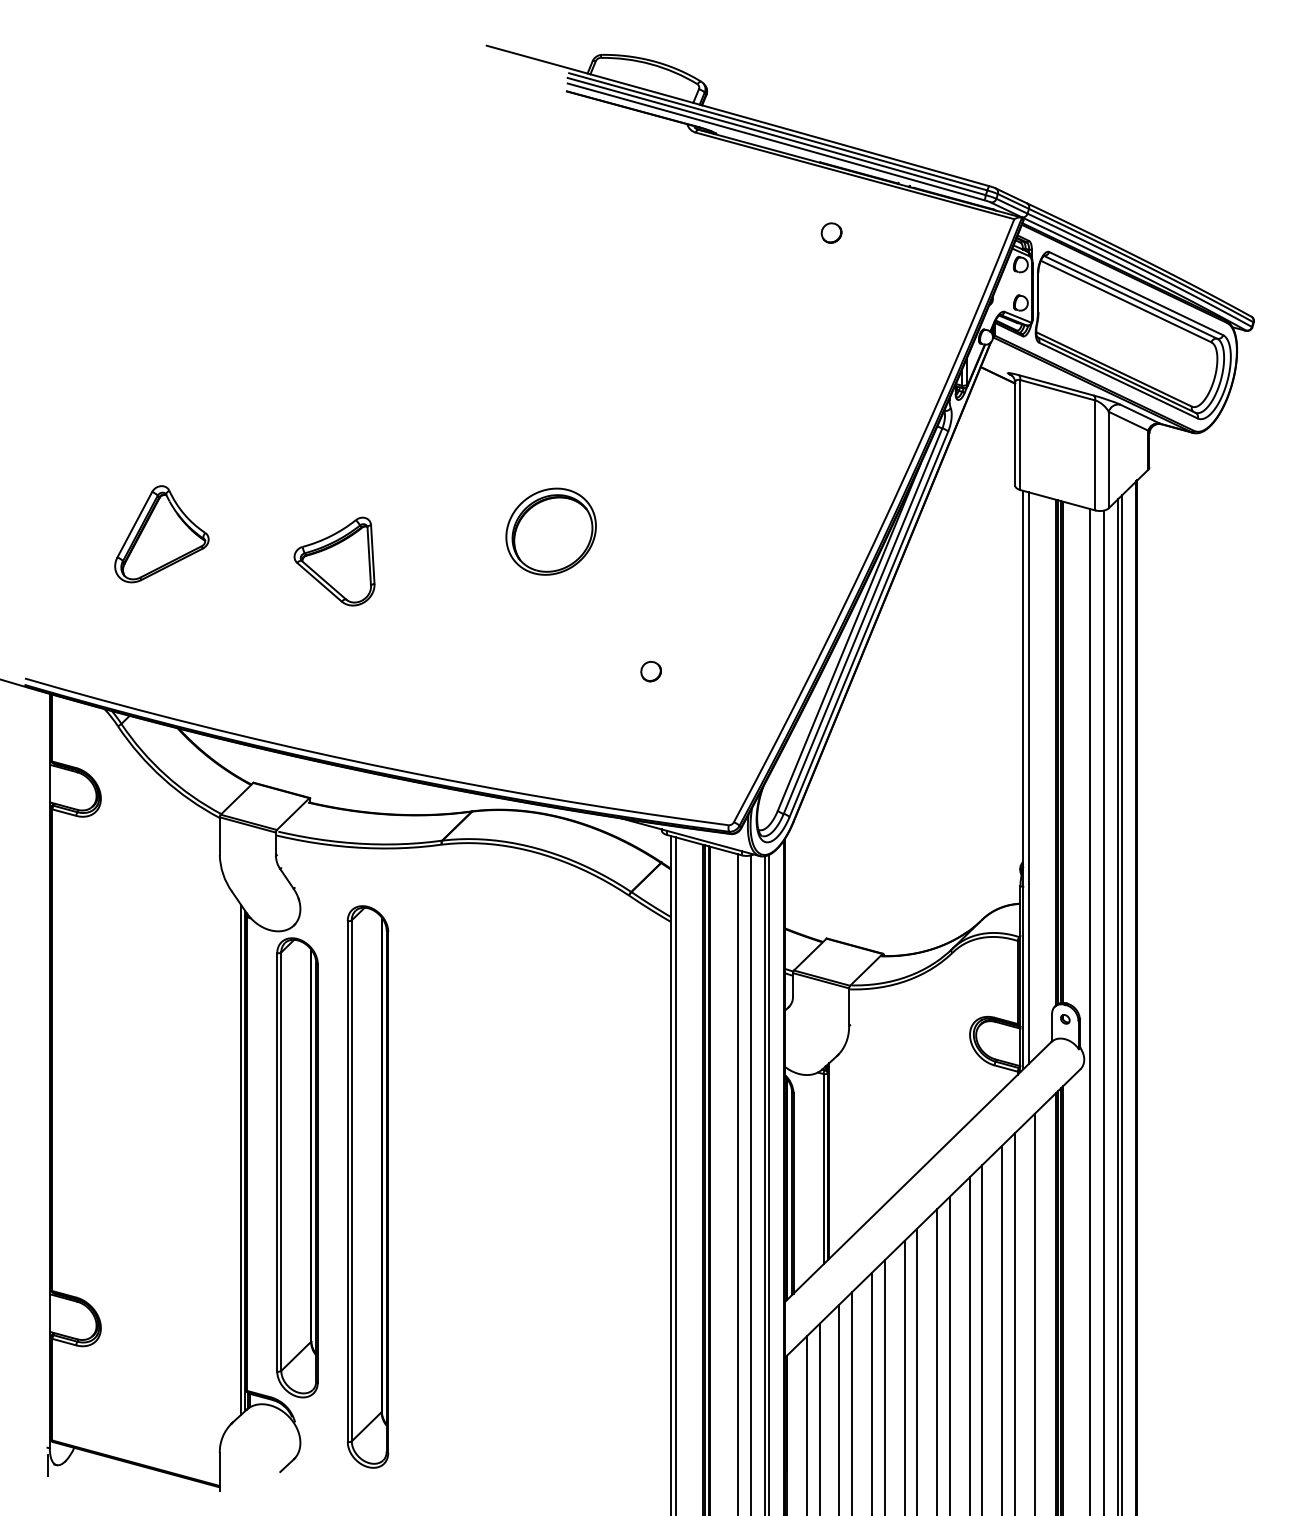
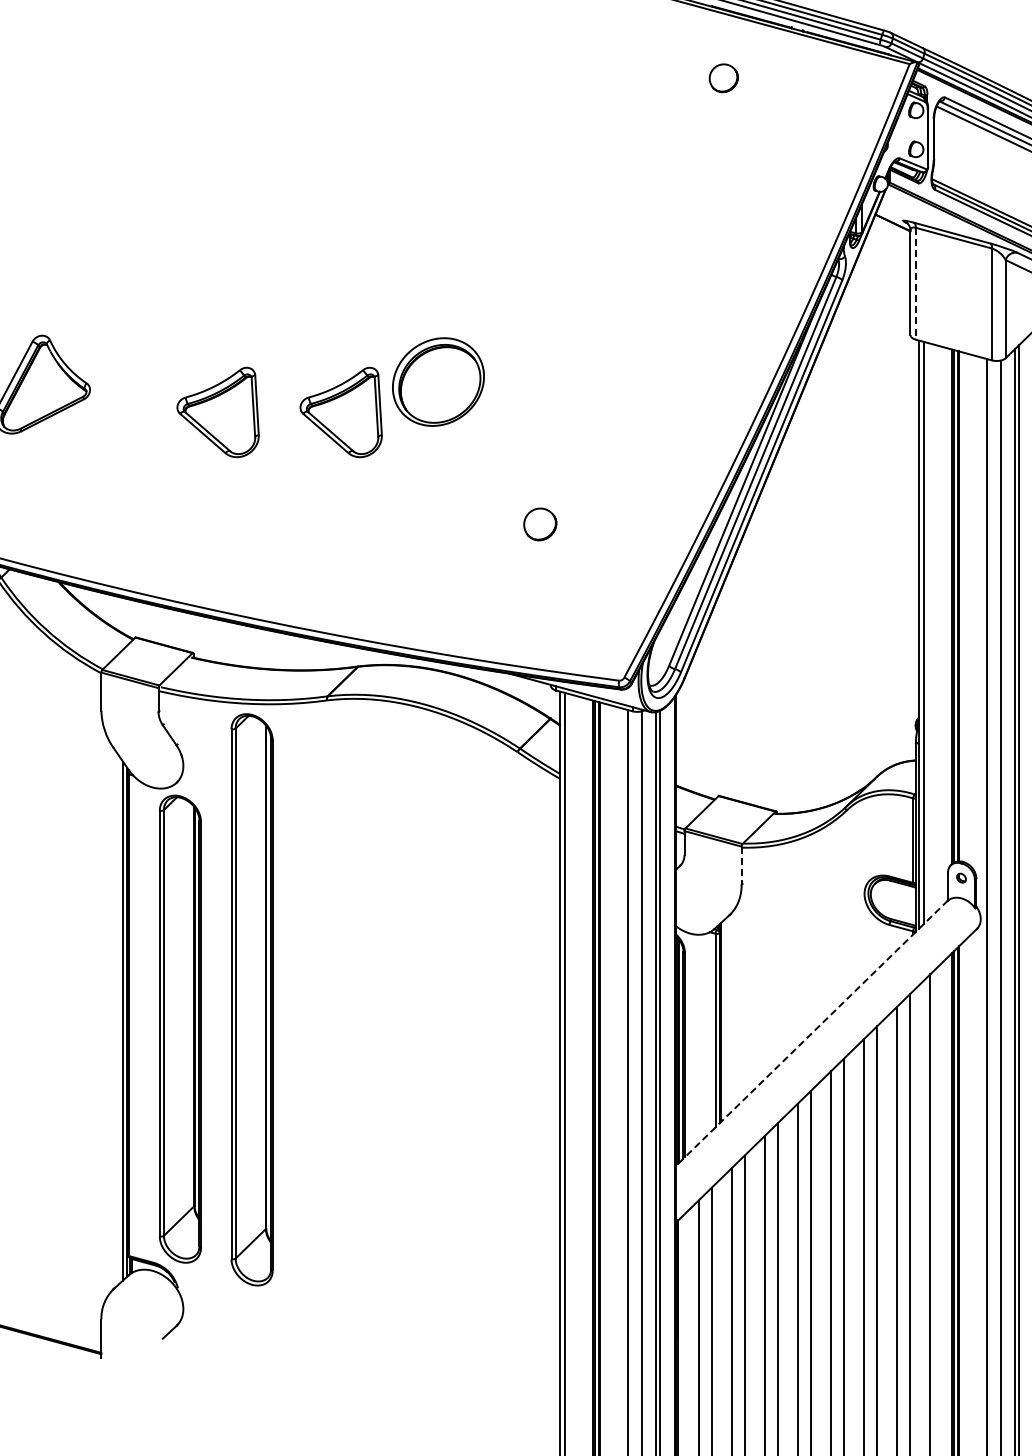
part: (831, 232) -> (723, 77), size x1.4
line: (1020, 435) -> (915, 284), solid -> dashed
part: (455, 561) -> (341, 412), added
part: (650, 671) -> (539, 524), size x1.6
line: (849, 1007) -> (741, 866), solid -> dashed
line: (918, 1171) -> (812, 1032), solid -> dashed
part: (367, 1186) -> (251, 999), moved

